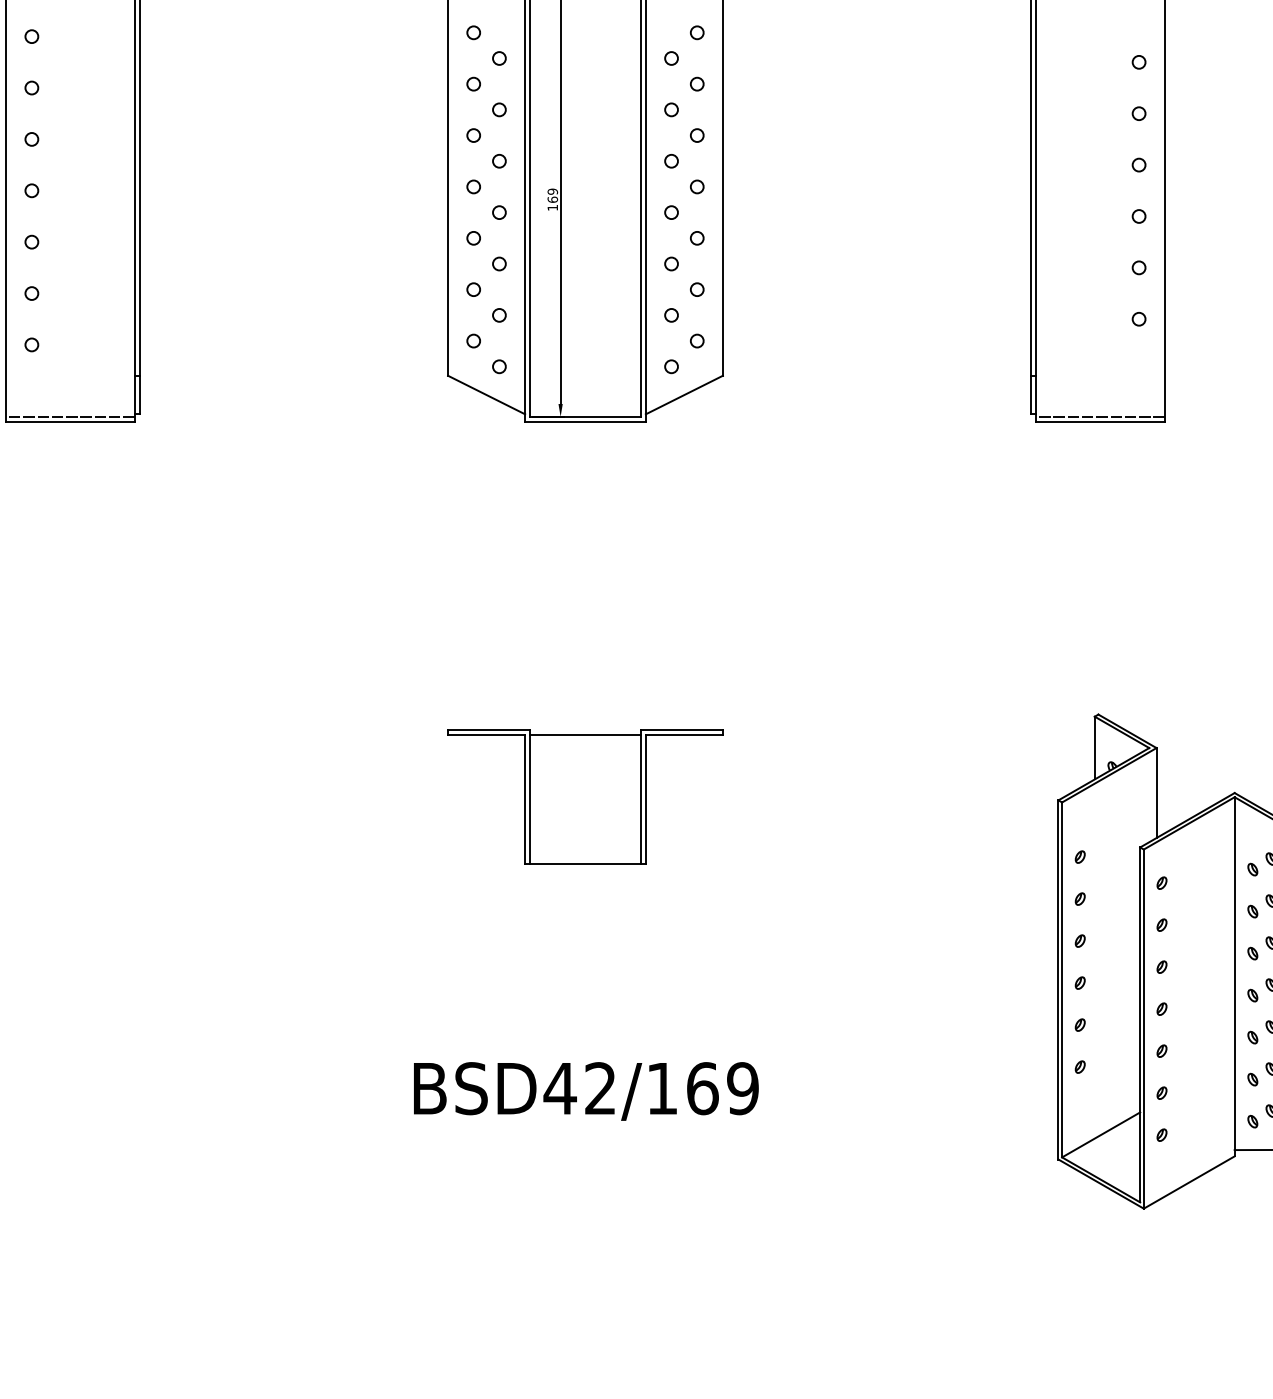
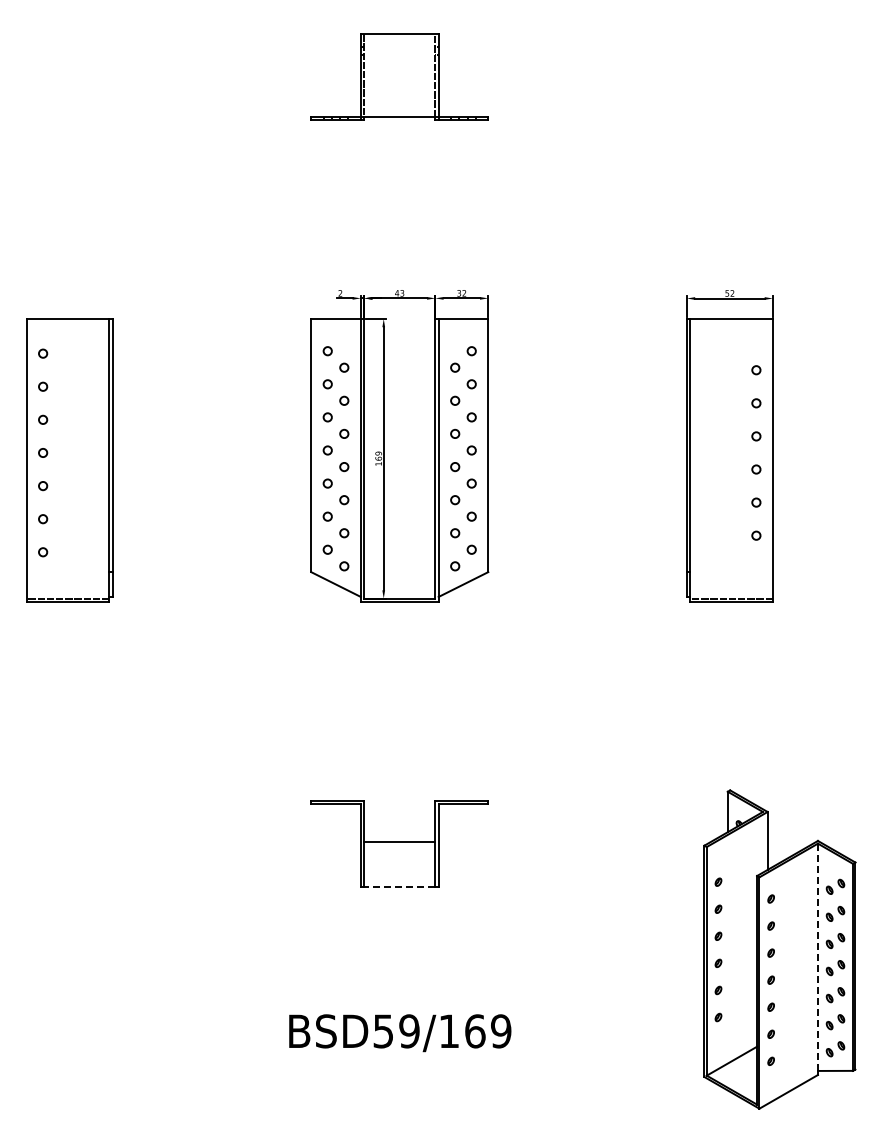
line: (585, 734) -> (399, 841), moved
line: (585, 863) -> (399, 886), solid -> dashed
line: (1233, 973) -> (817, 957), solid -> dashed
text: (578, 1088) -> (395, 1031), BSD42/169 -> BSD59/169

